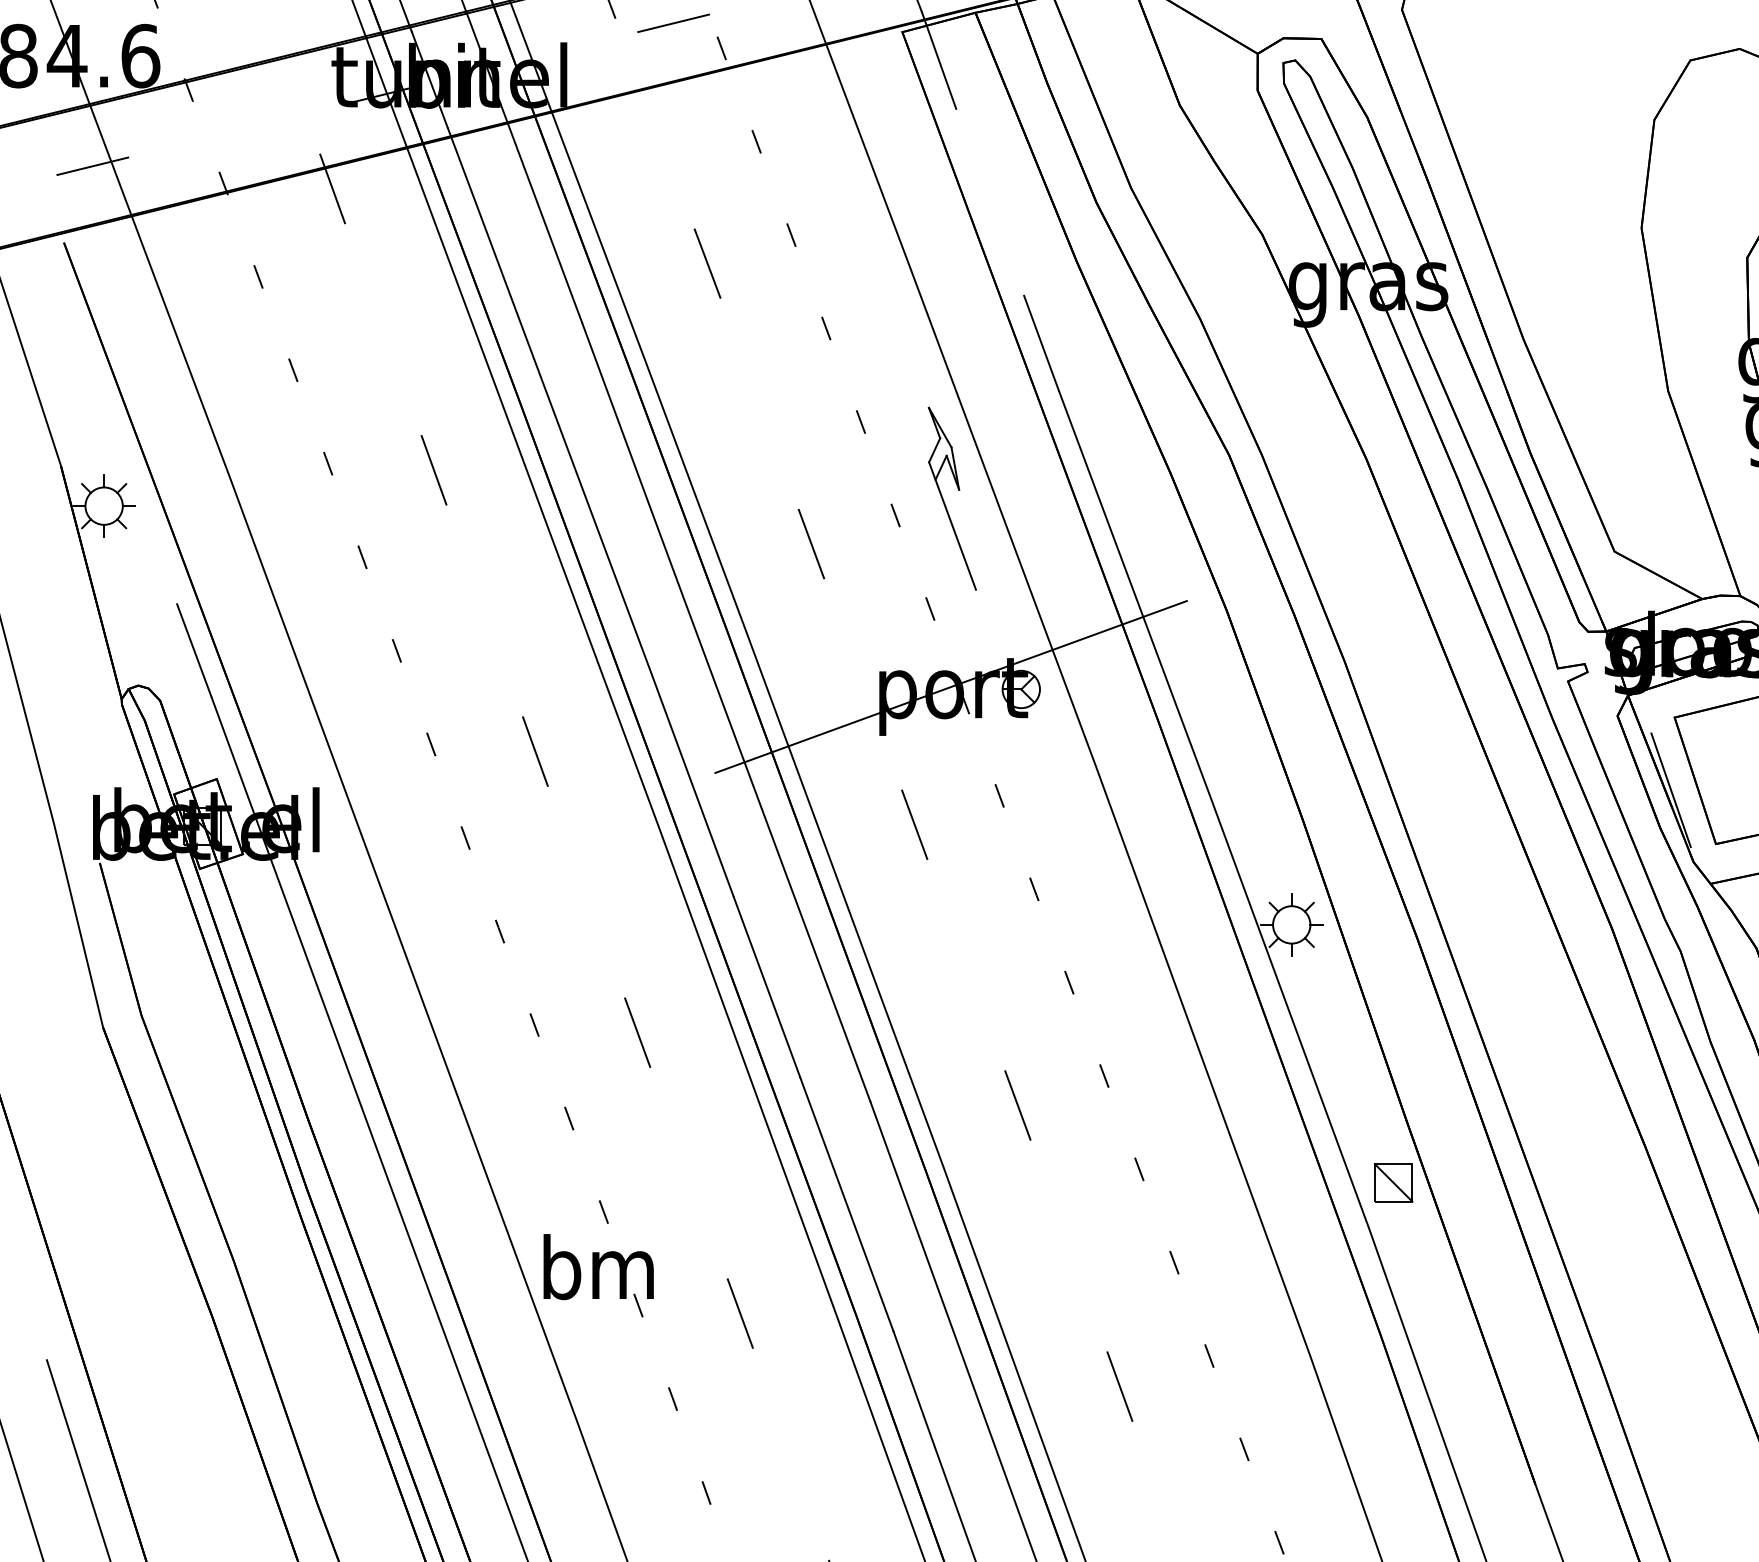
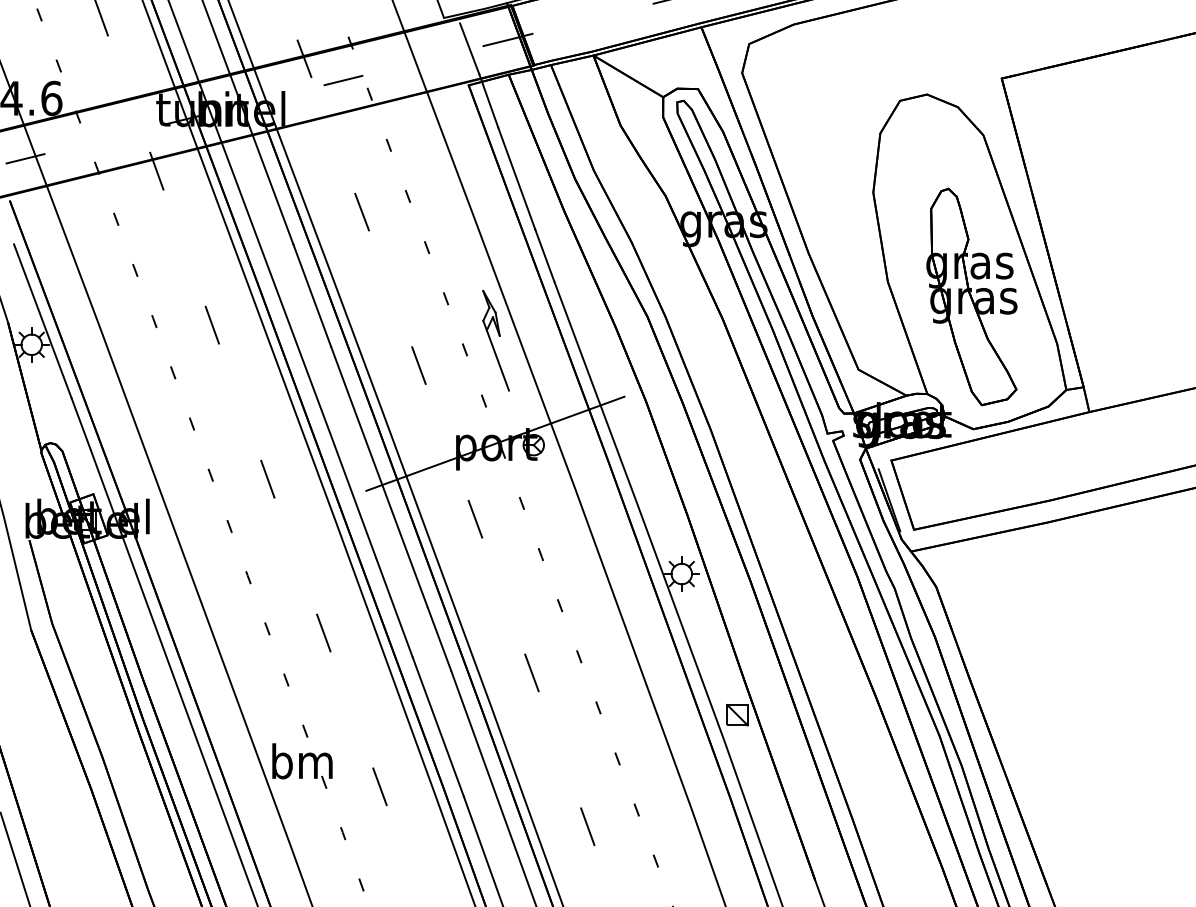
line: (989, 202) -> (516, 178), added
line: (123, 463) -> (42, 321), added

